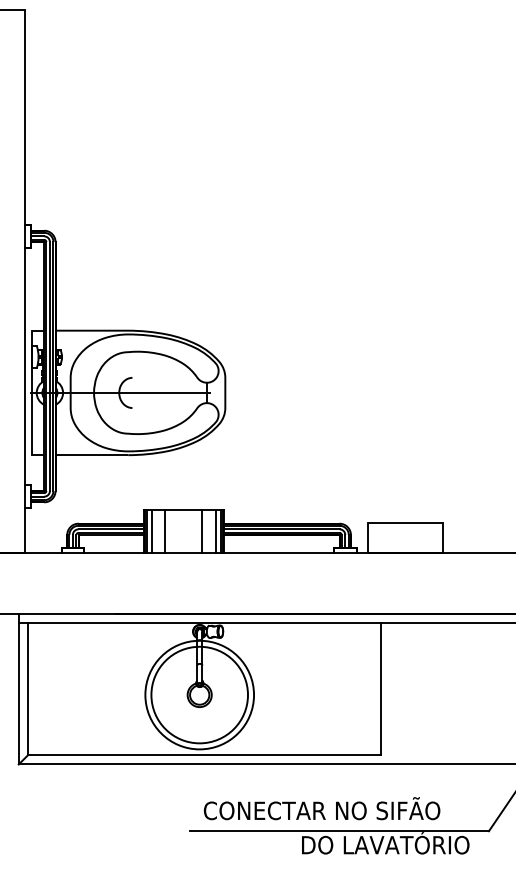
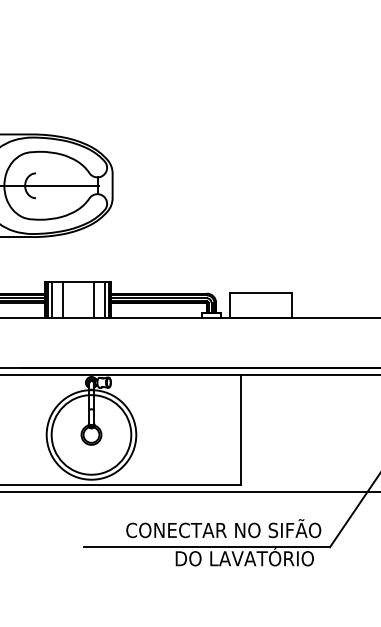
text: (321, 808) -> (223, 528), moved

